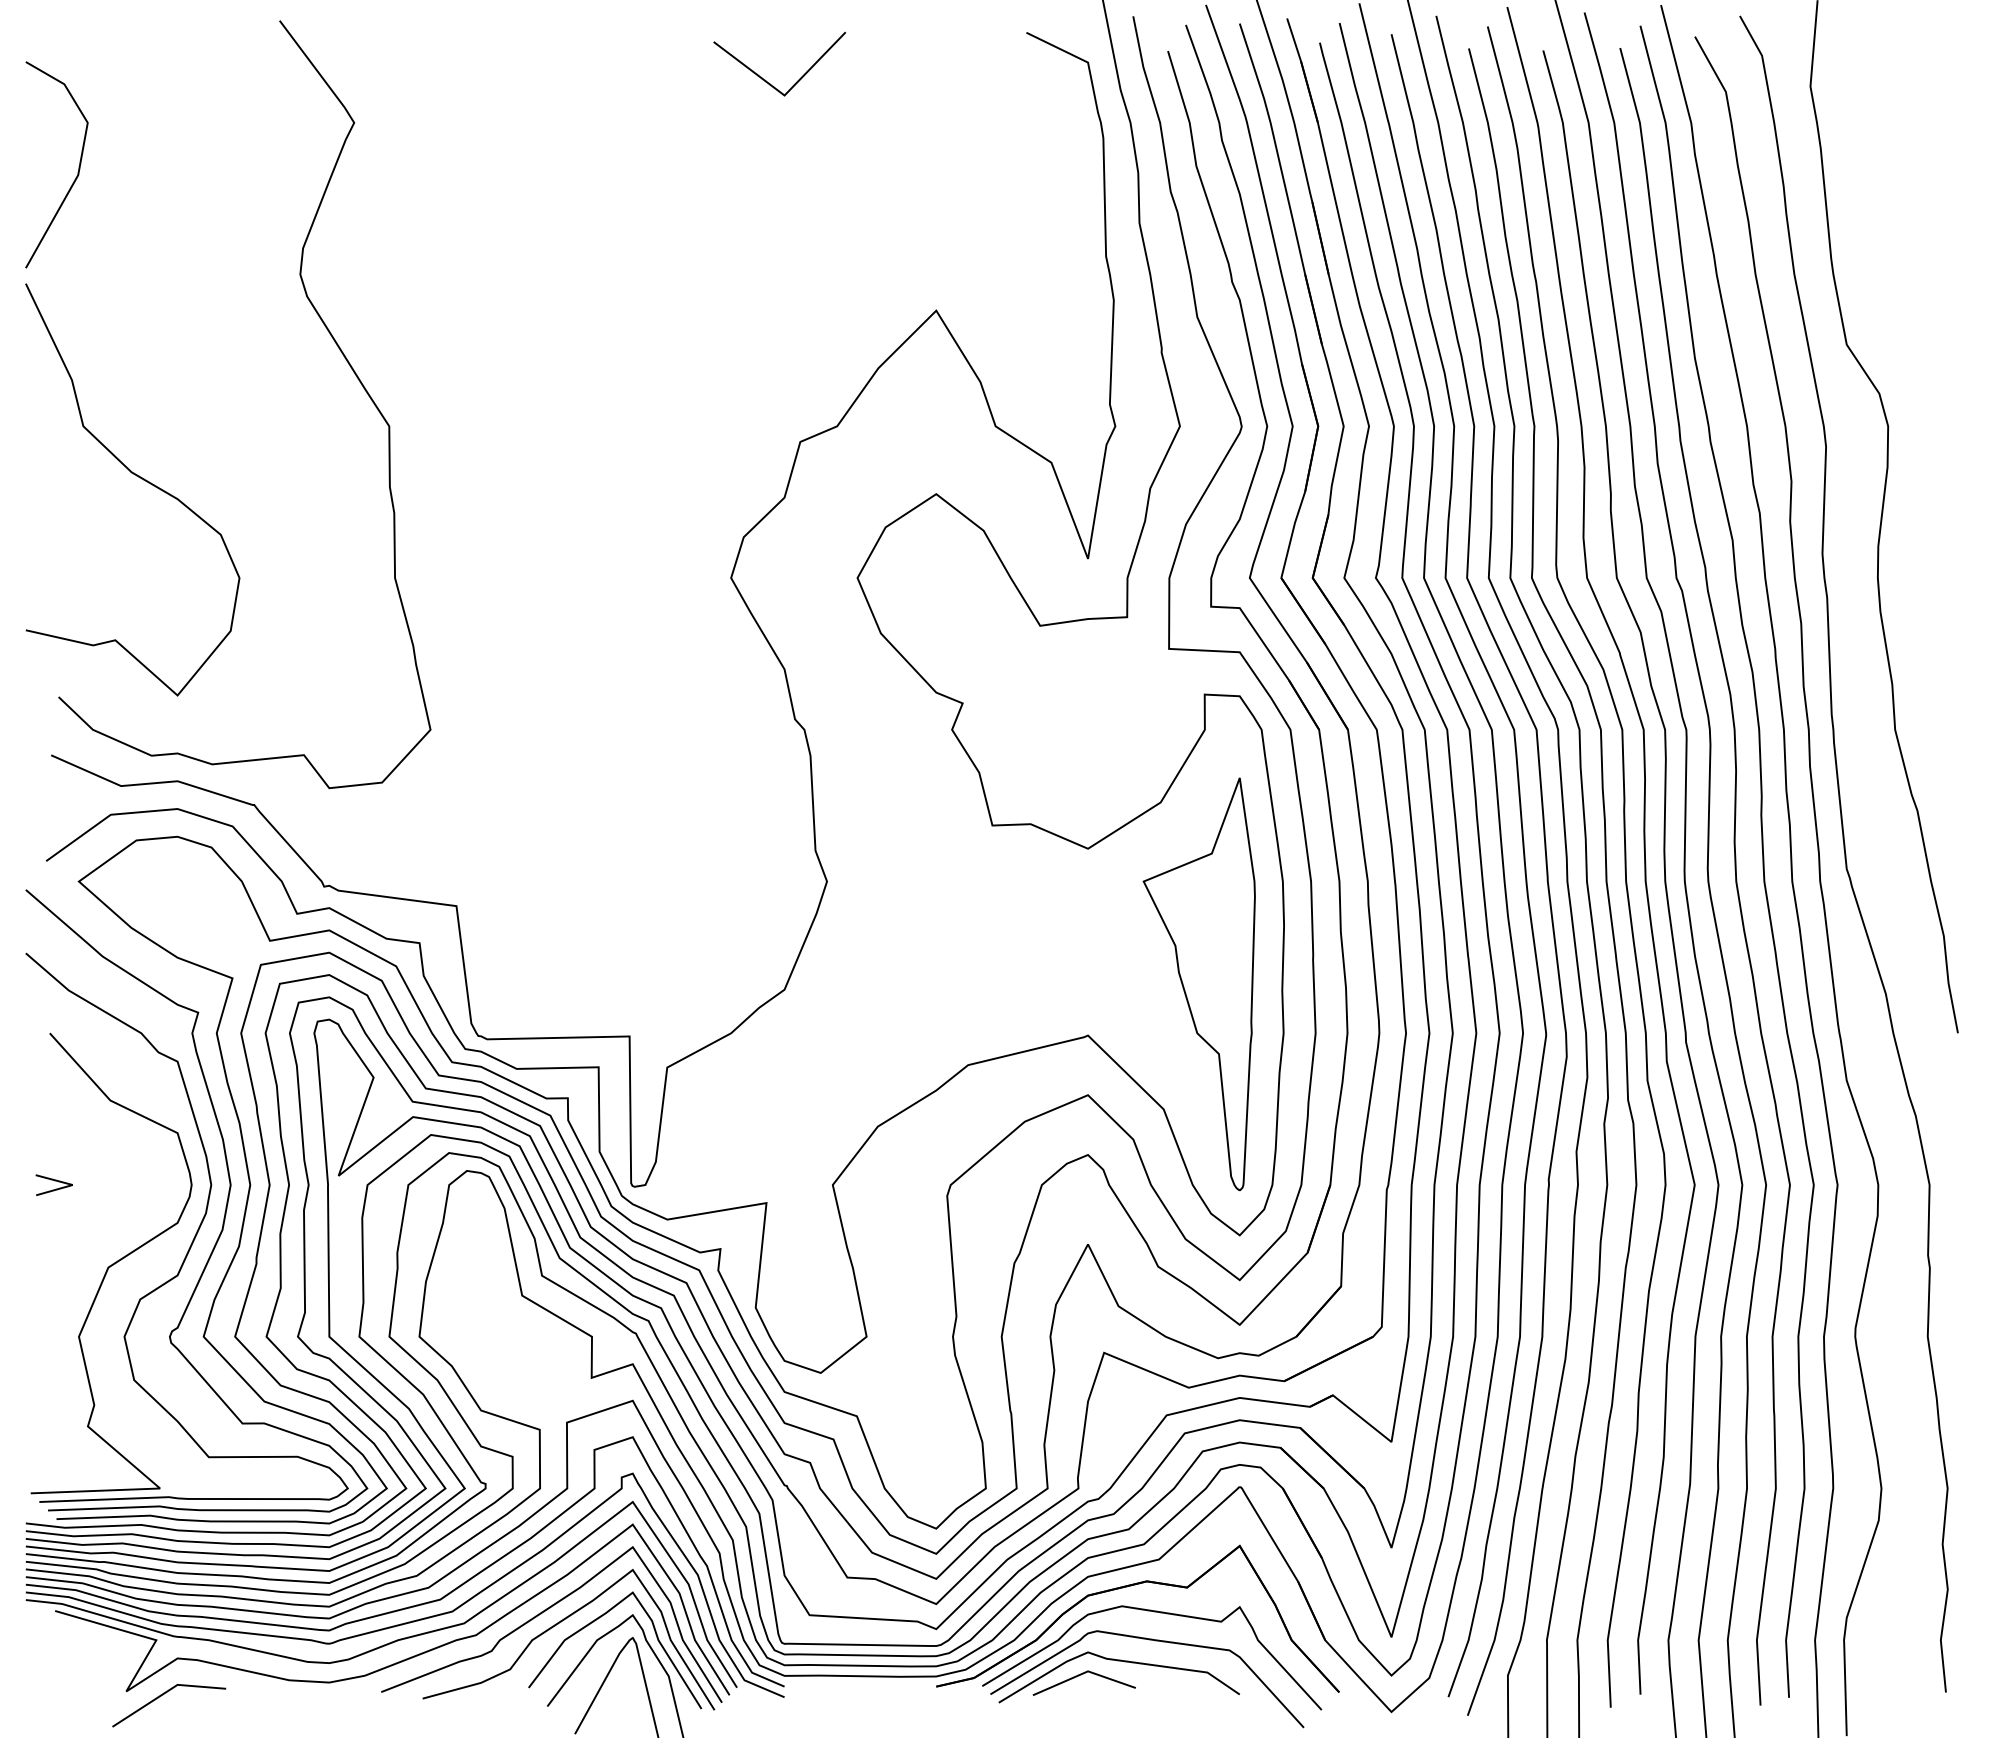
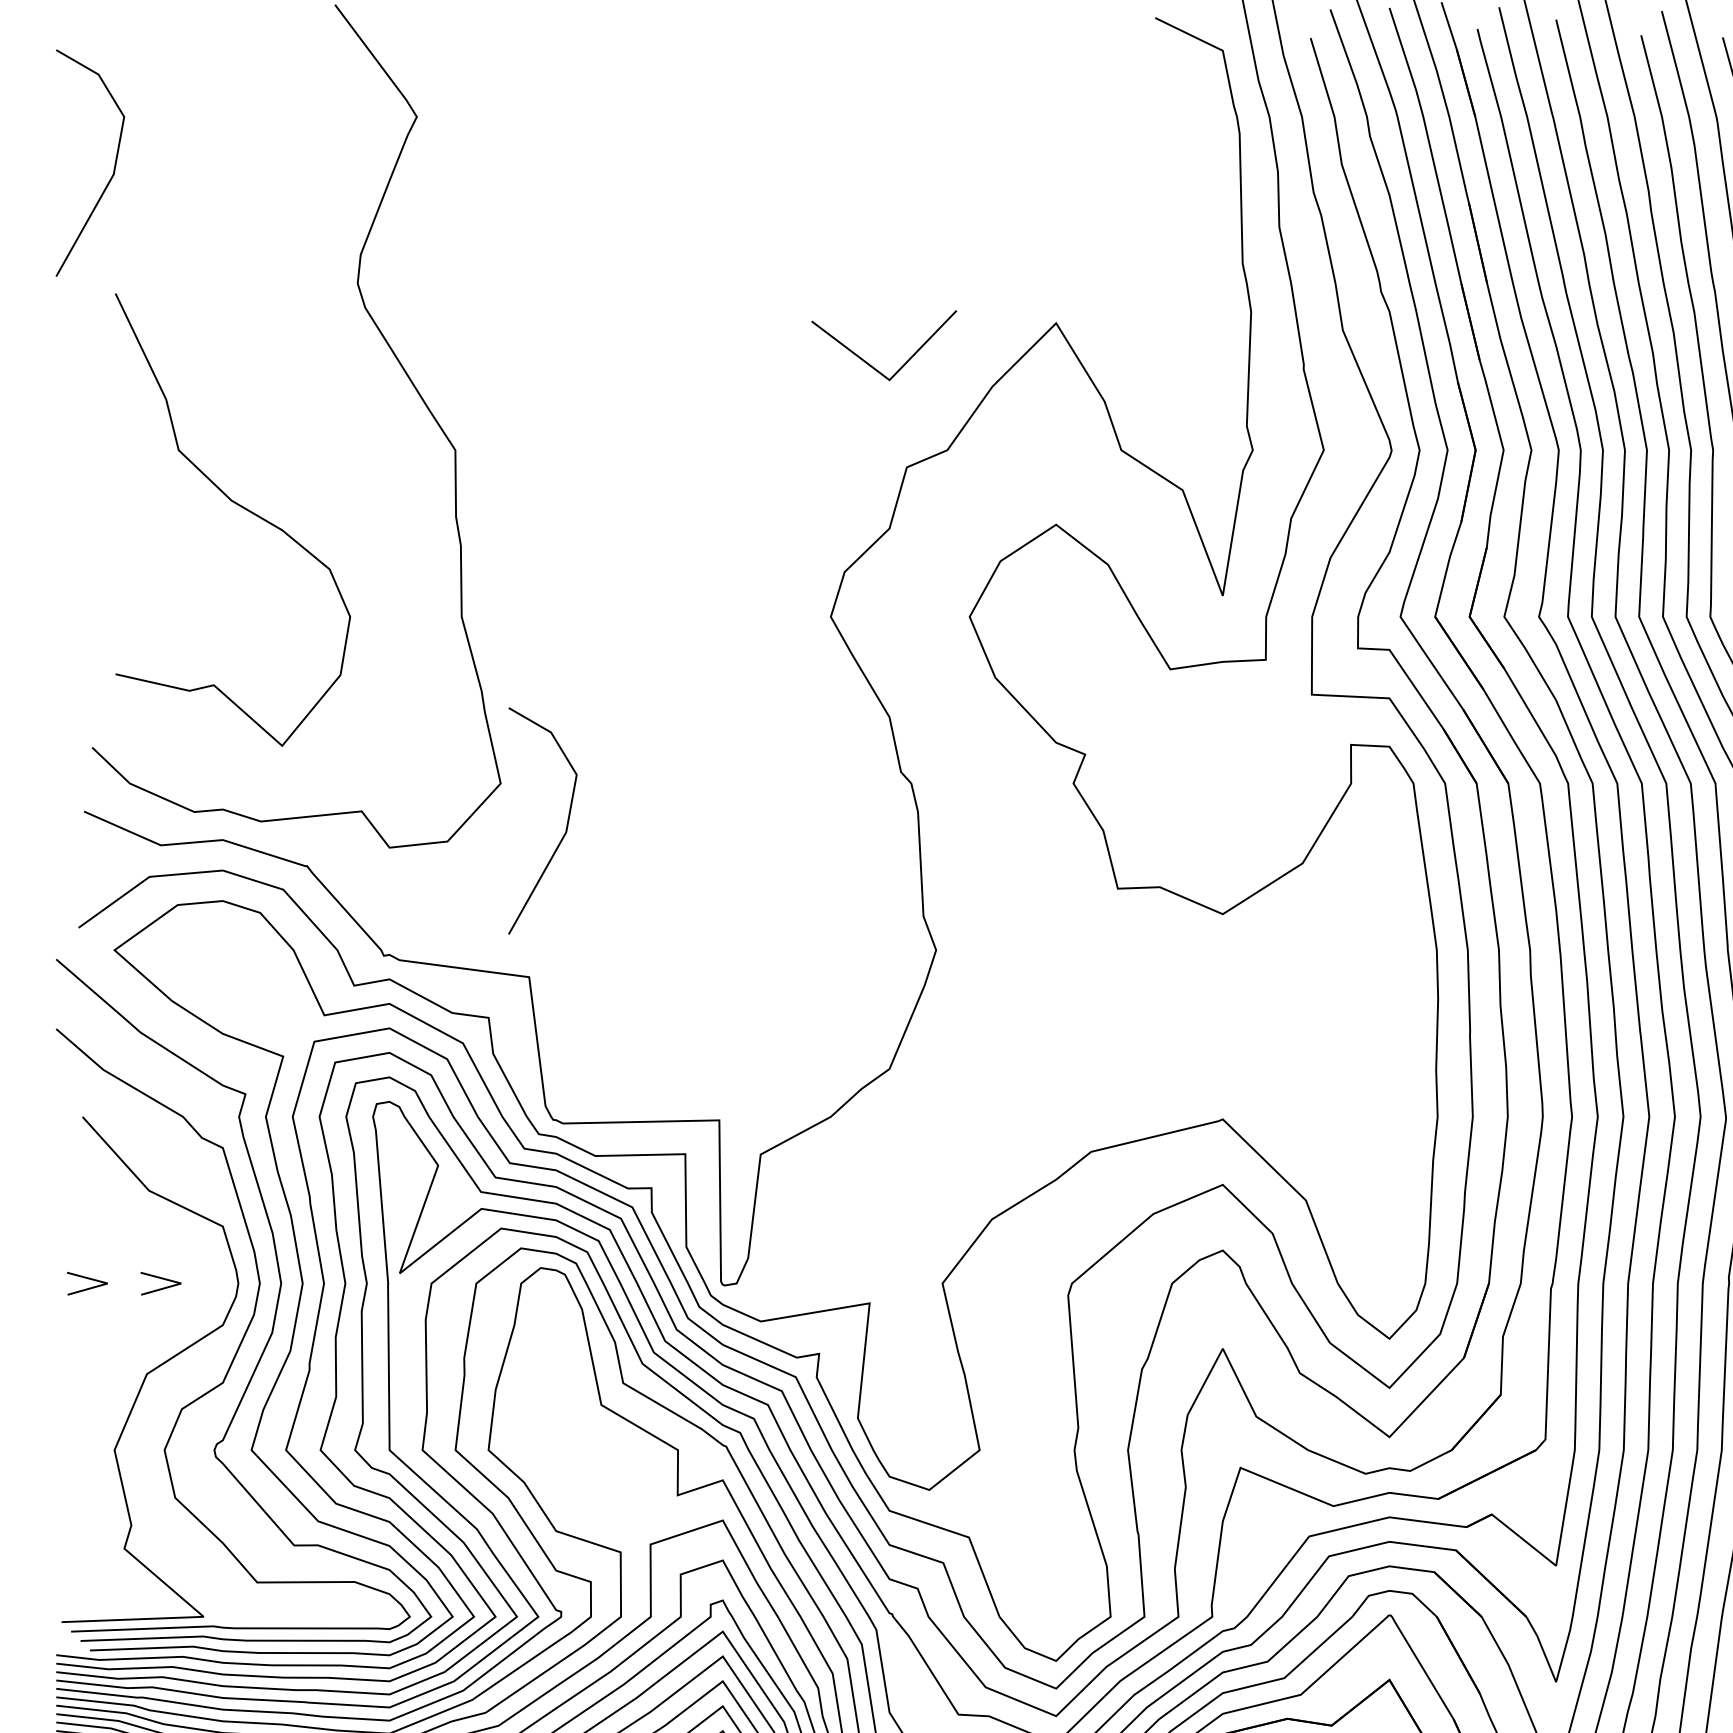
line: (765, 79) -> (868, 362), moved
curve: (138, 477) -> (239, 506), moved
line: (490, 765) -> (566, 822), added
part: (1198, 984) -> (1344, 1063), removed
line: (121, 1181) -> (161, 1279), added

